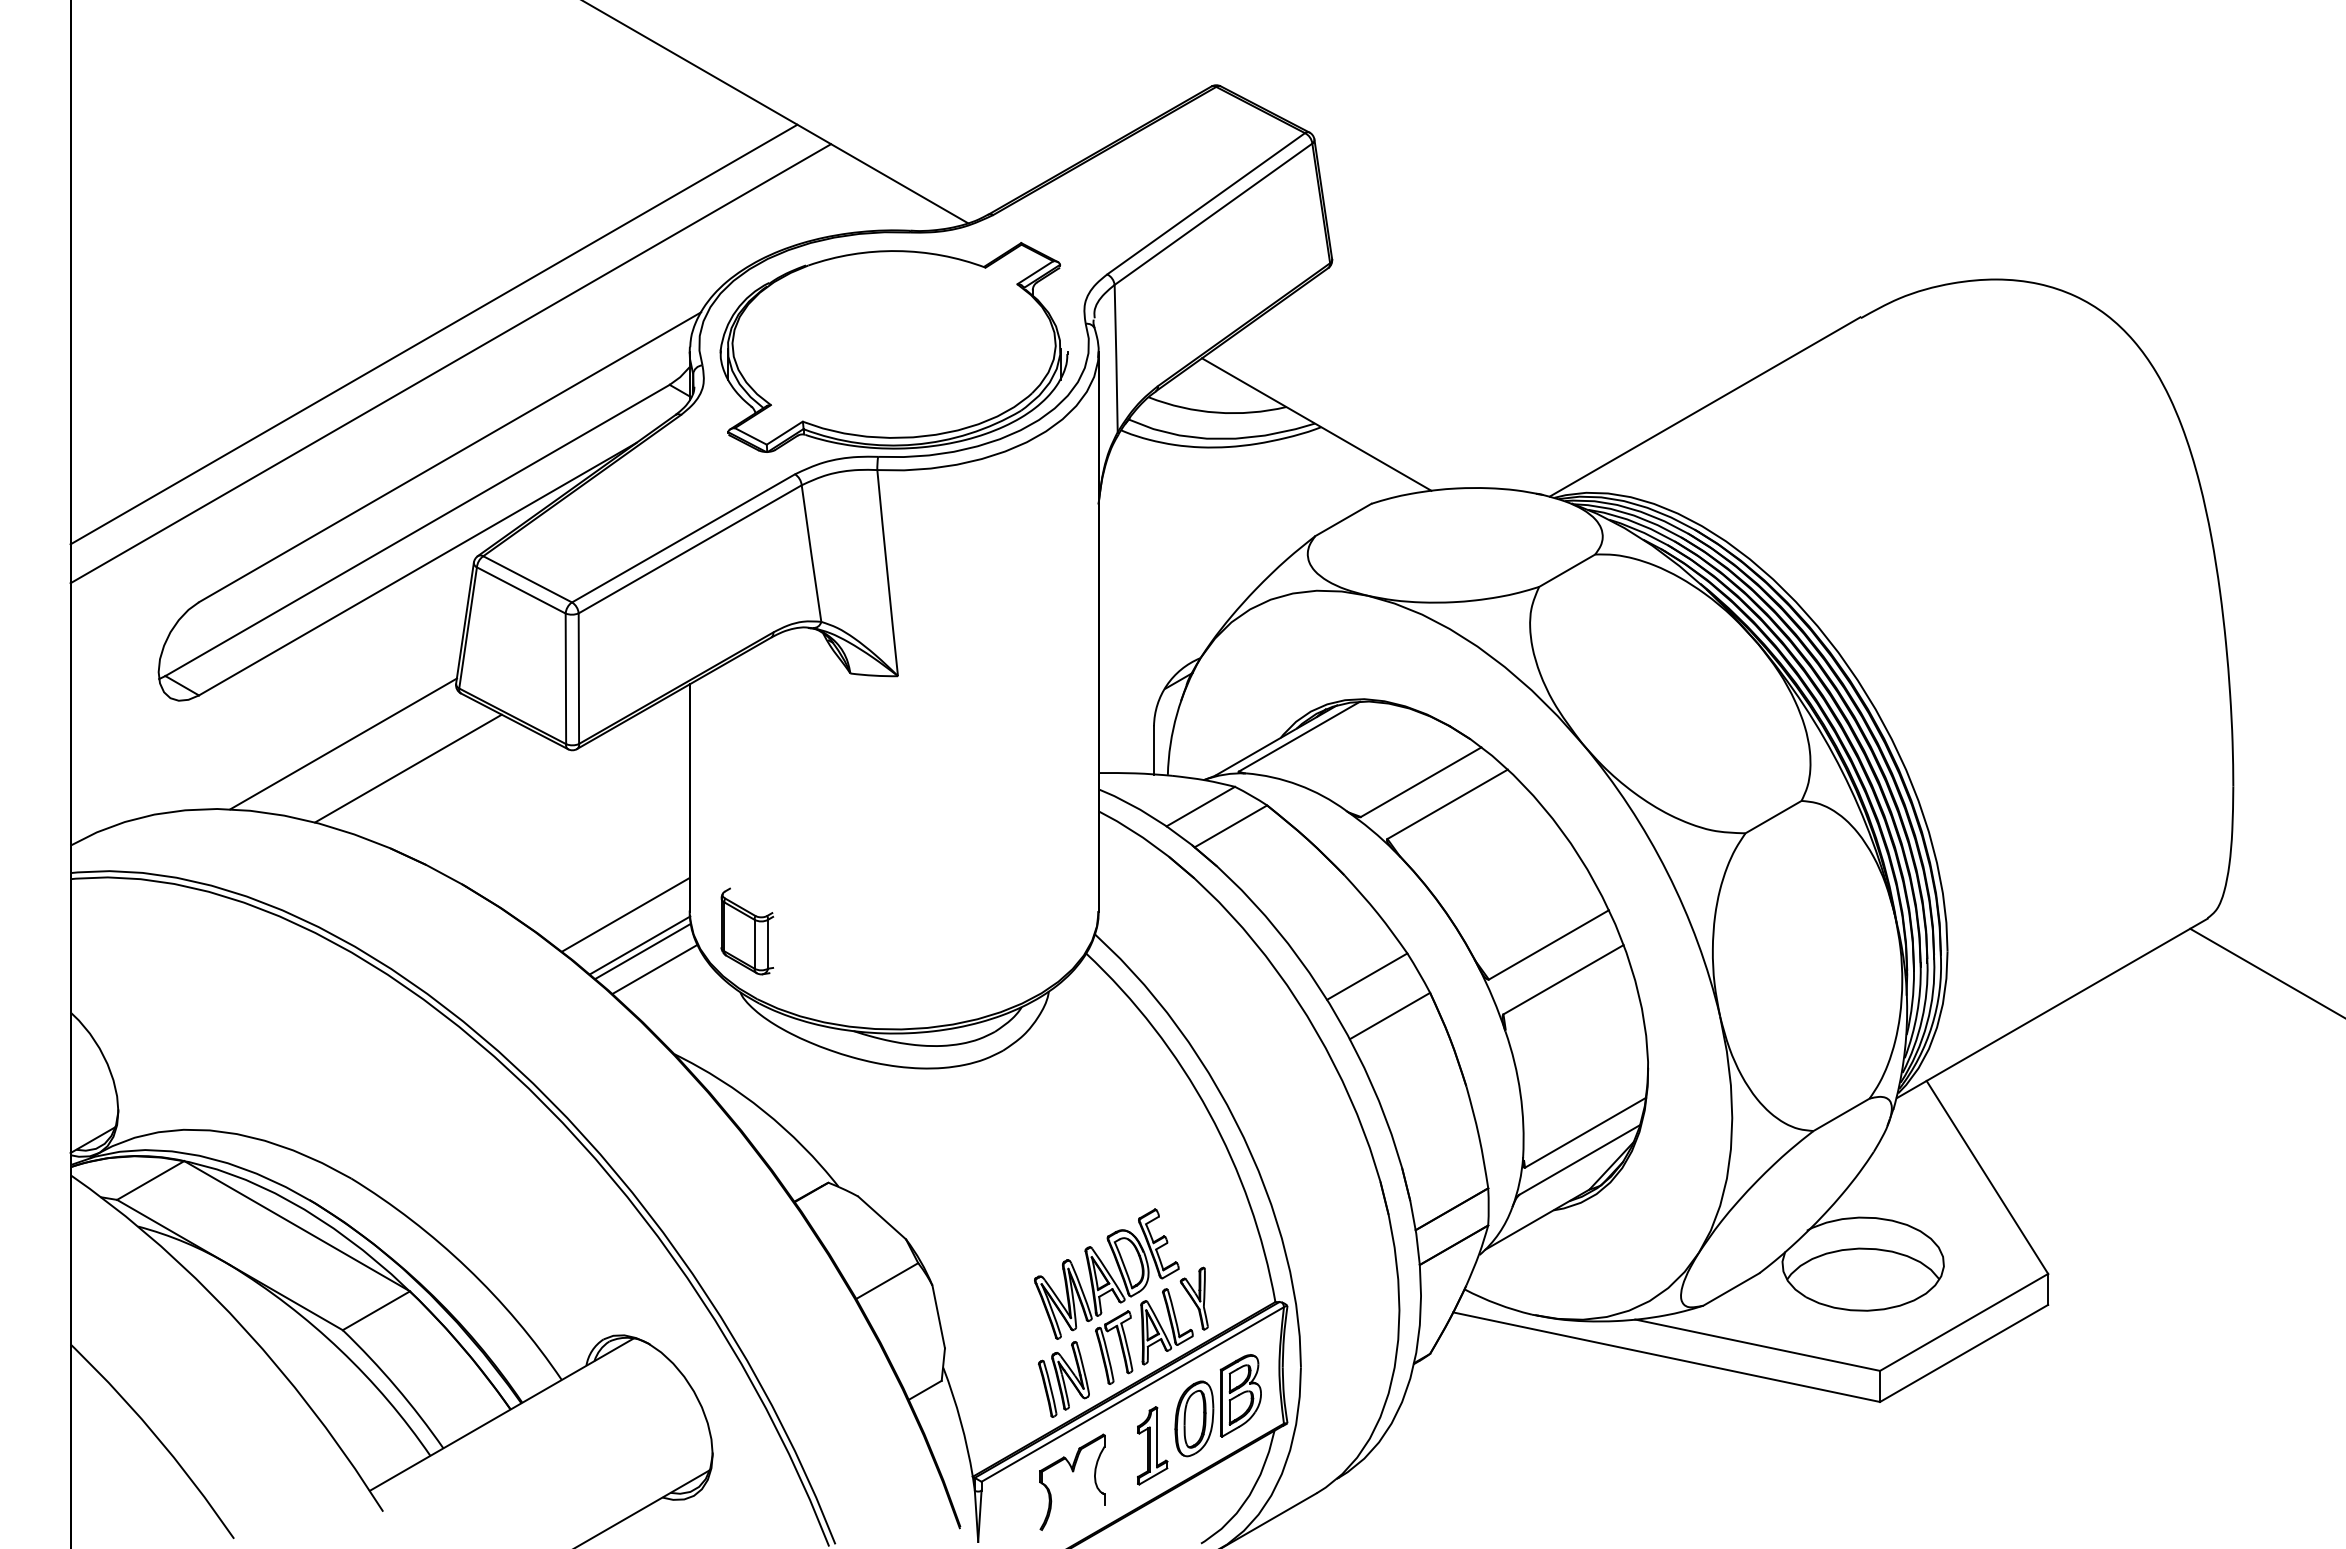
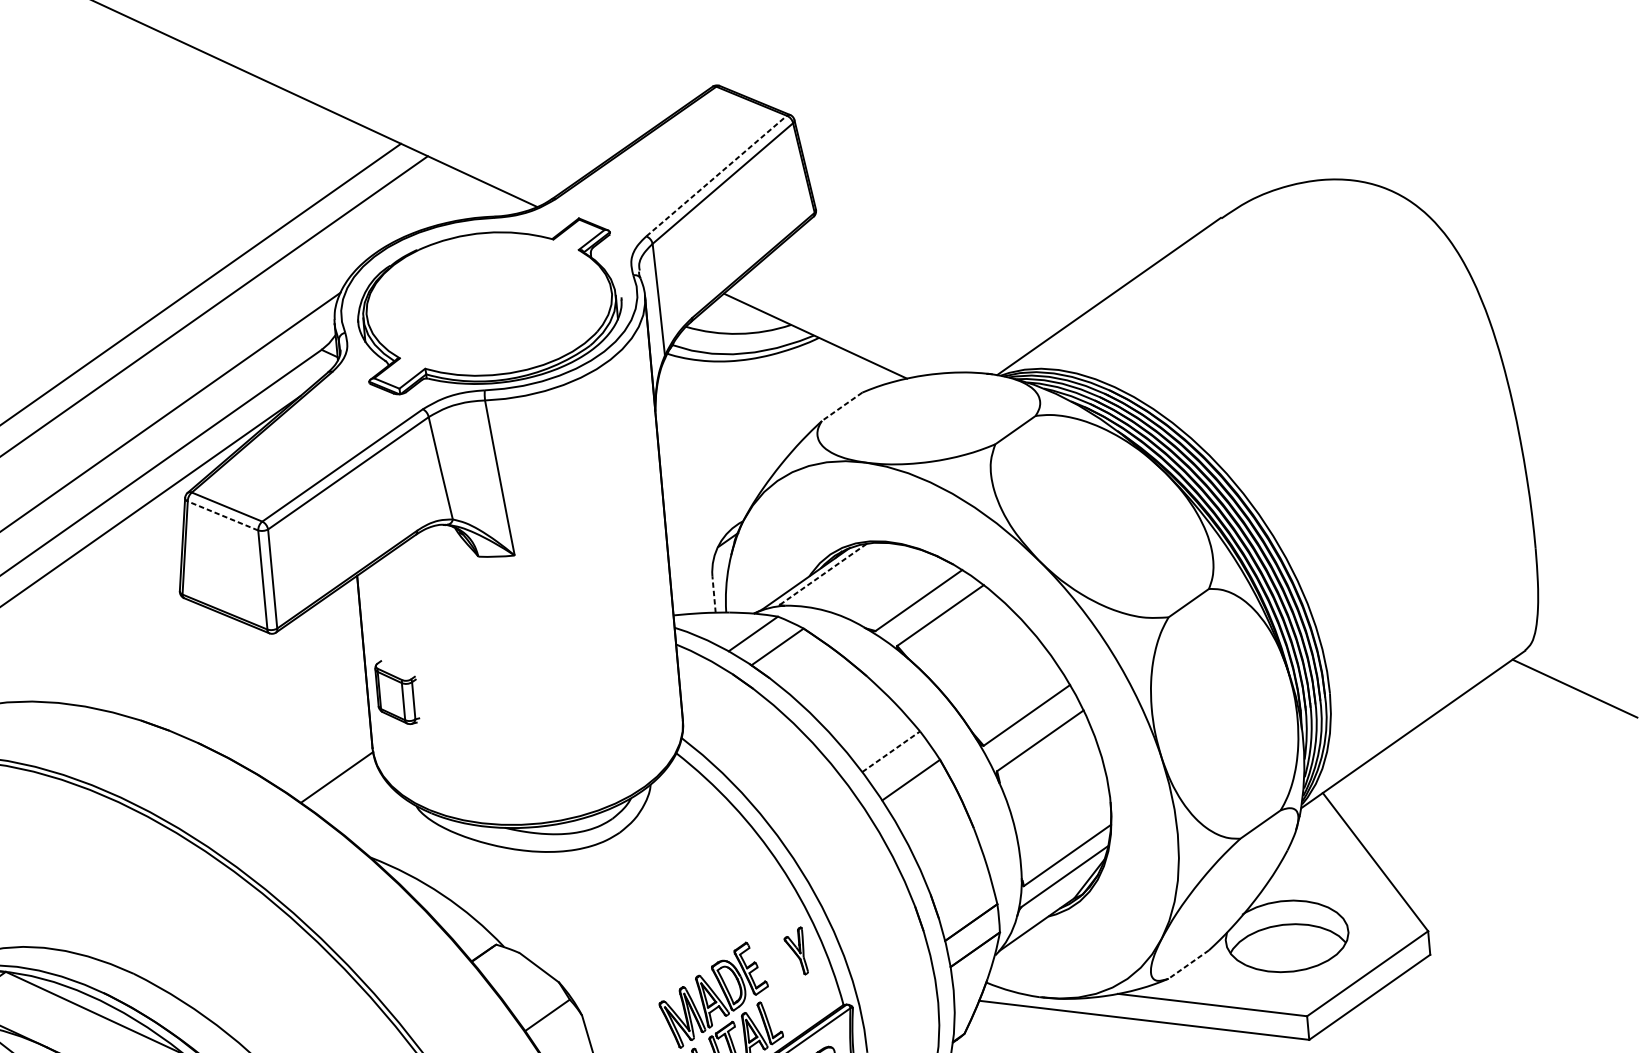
line: (1206, 203) -> (716, 175), solid -> dashed
line: (1342, 520) -> (841, 407), solid -> dashed
line: (520, 590) -> (222, 516), solid -> dashed
line: (1299, 736) -> (823, 574), solid -> dashed
line: (343, 743) -> (98, 644), removed
line: (1154, 749) -> (714, 593), solid -> dashed
line: (408, 768) -> (149, 658), removed
line: (625, 914) -> (324, 754), removed
part: (747, 931) -> (397, 692), moved
line: (642, 950) -> (339, 781), removed
line: (654, 968) -> (349, 793), removed
line: (1367, 976) -> (891, 751), solid -> dashed
line: (1730, 1289) -> (1188, 964), solid -> dashed
part: (1193, 1298) -> (795, 951), moved

